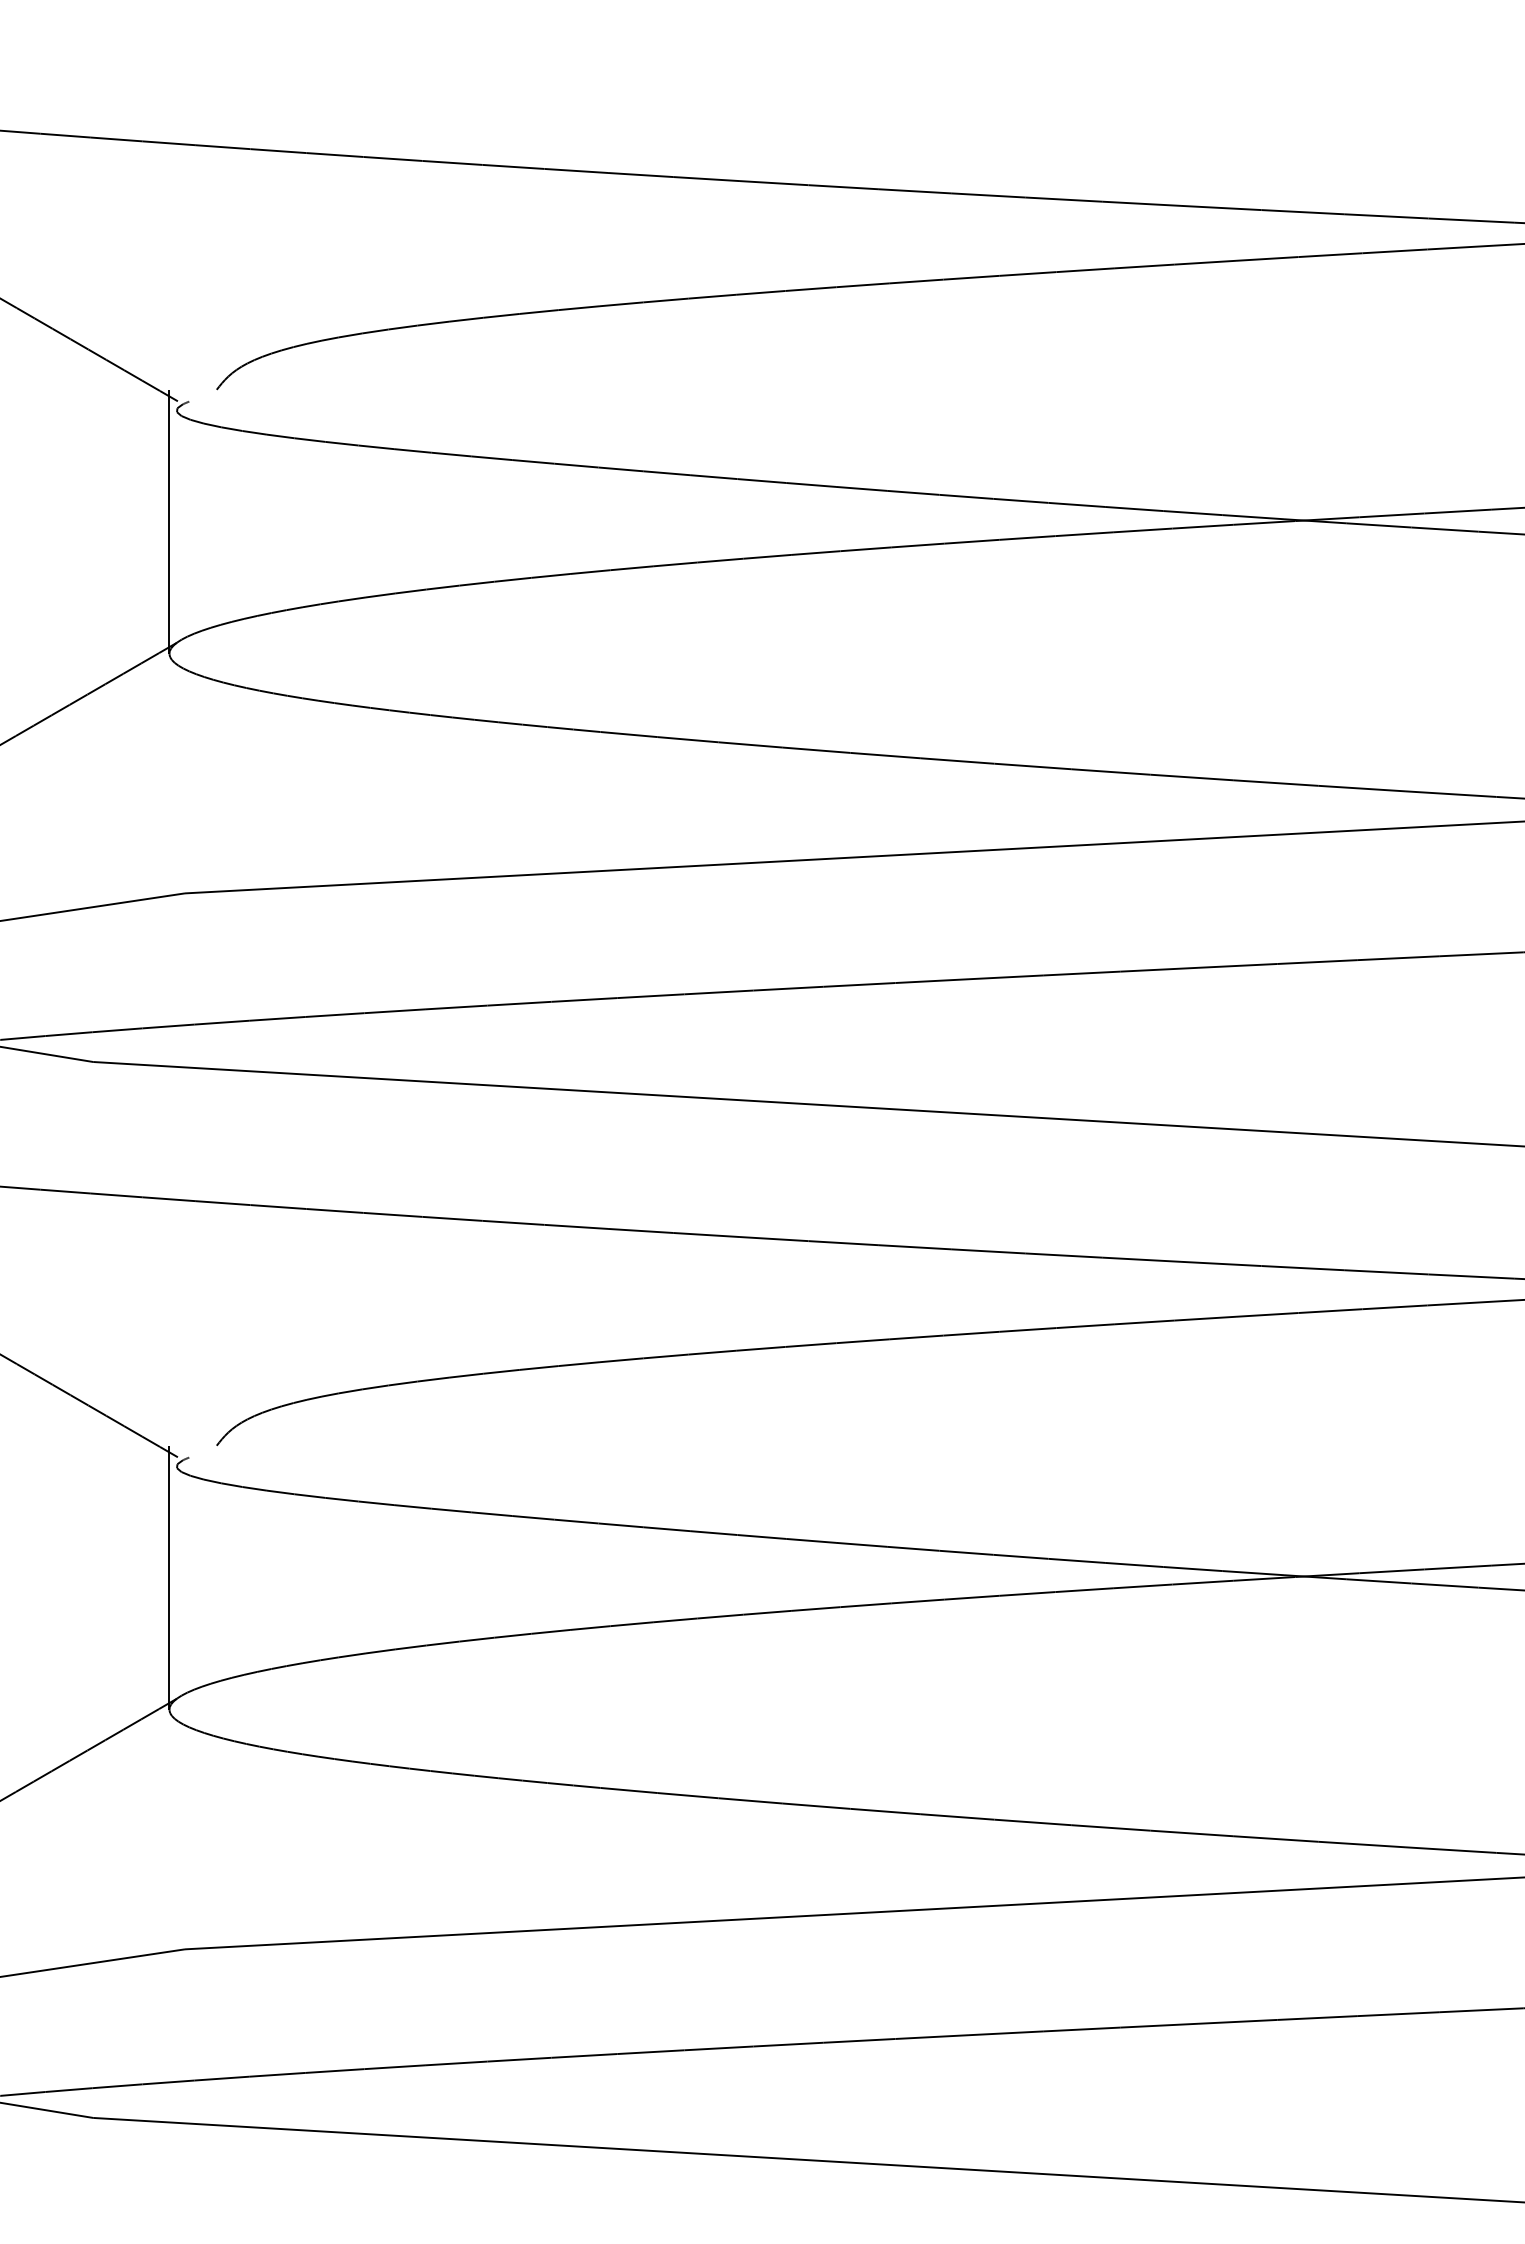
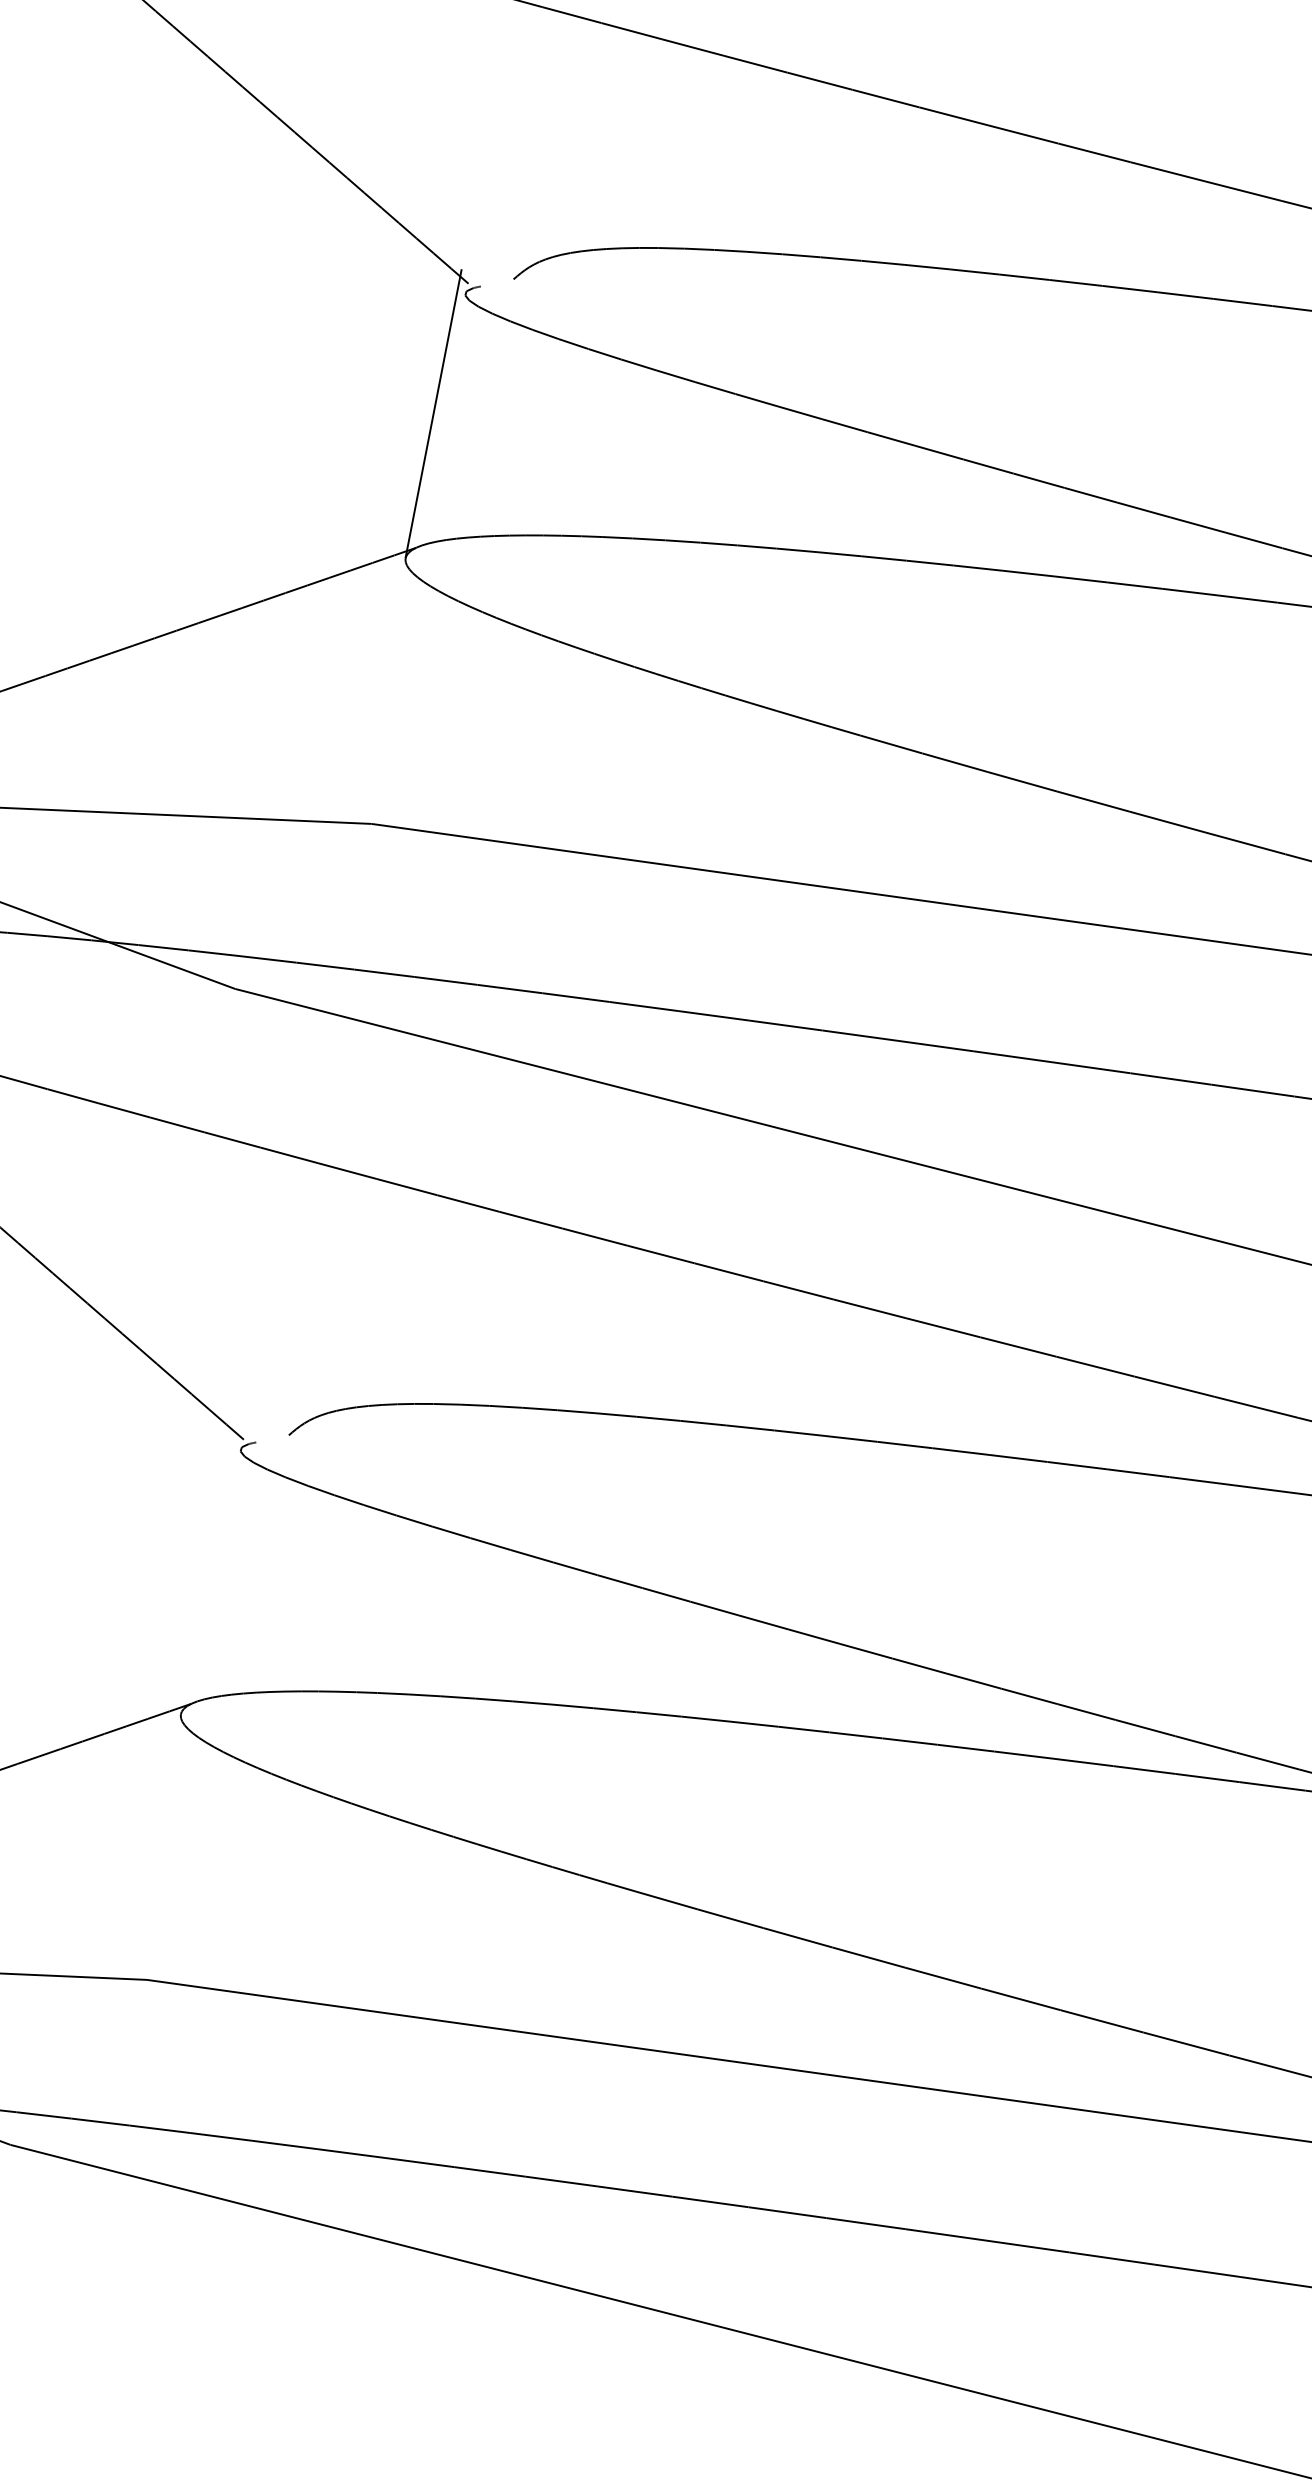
line: (169, 1577) -> (209, 1569), removed

